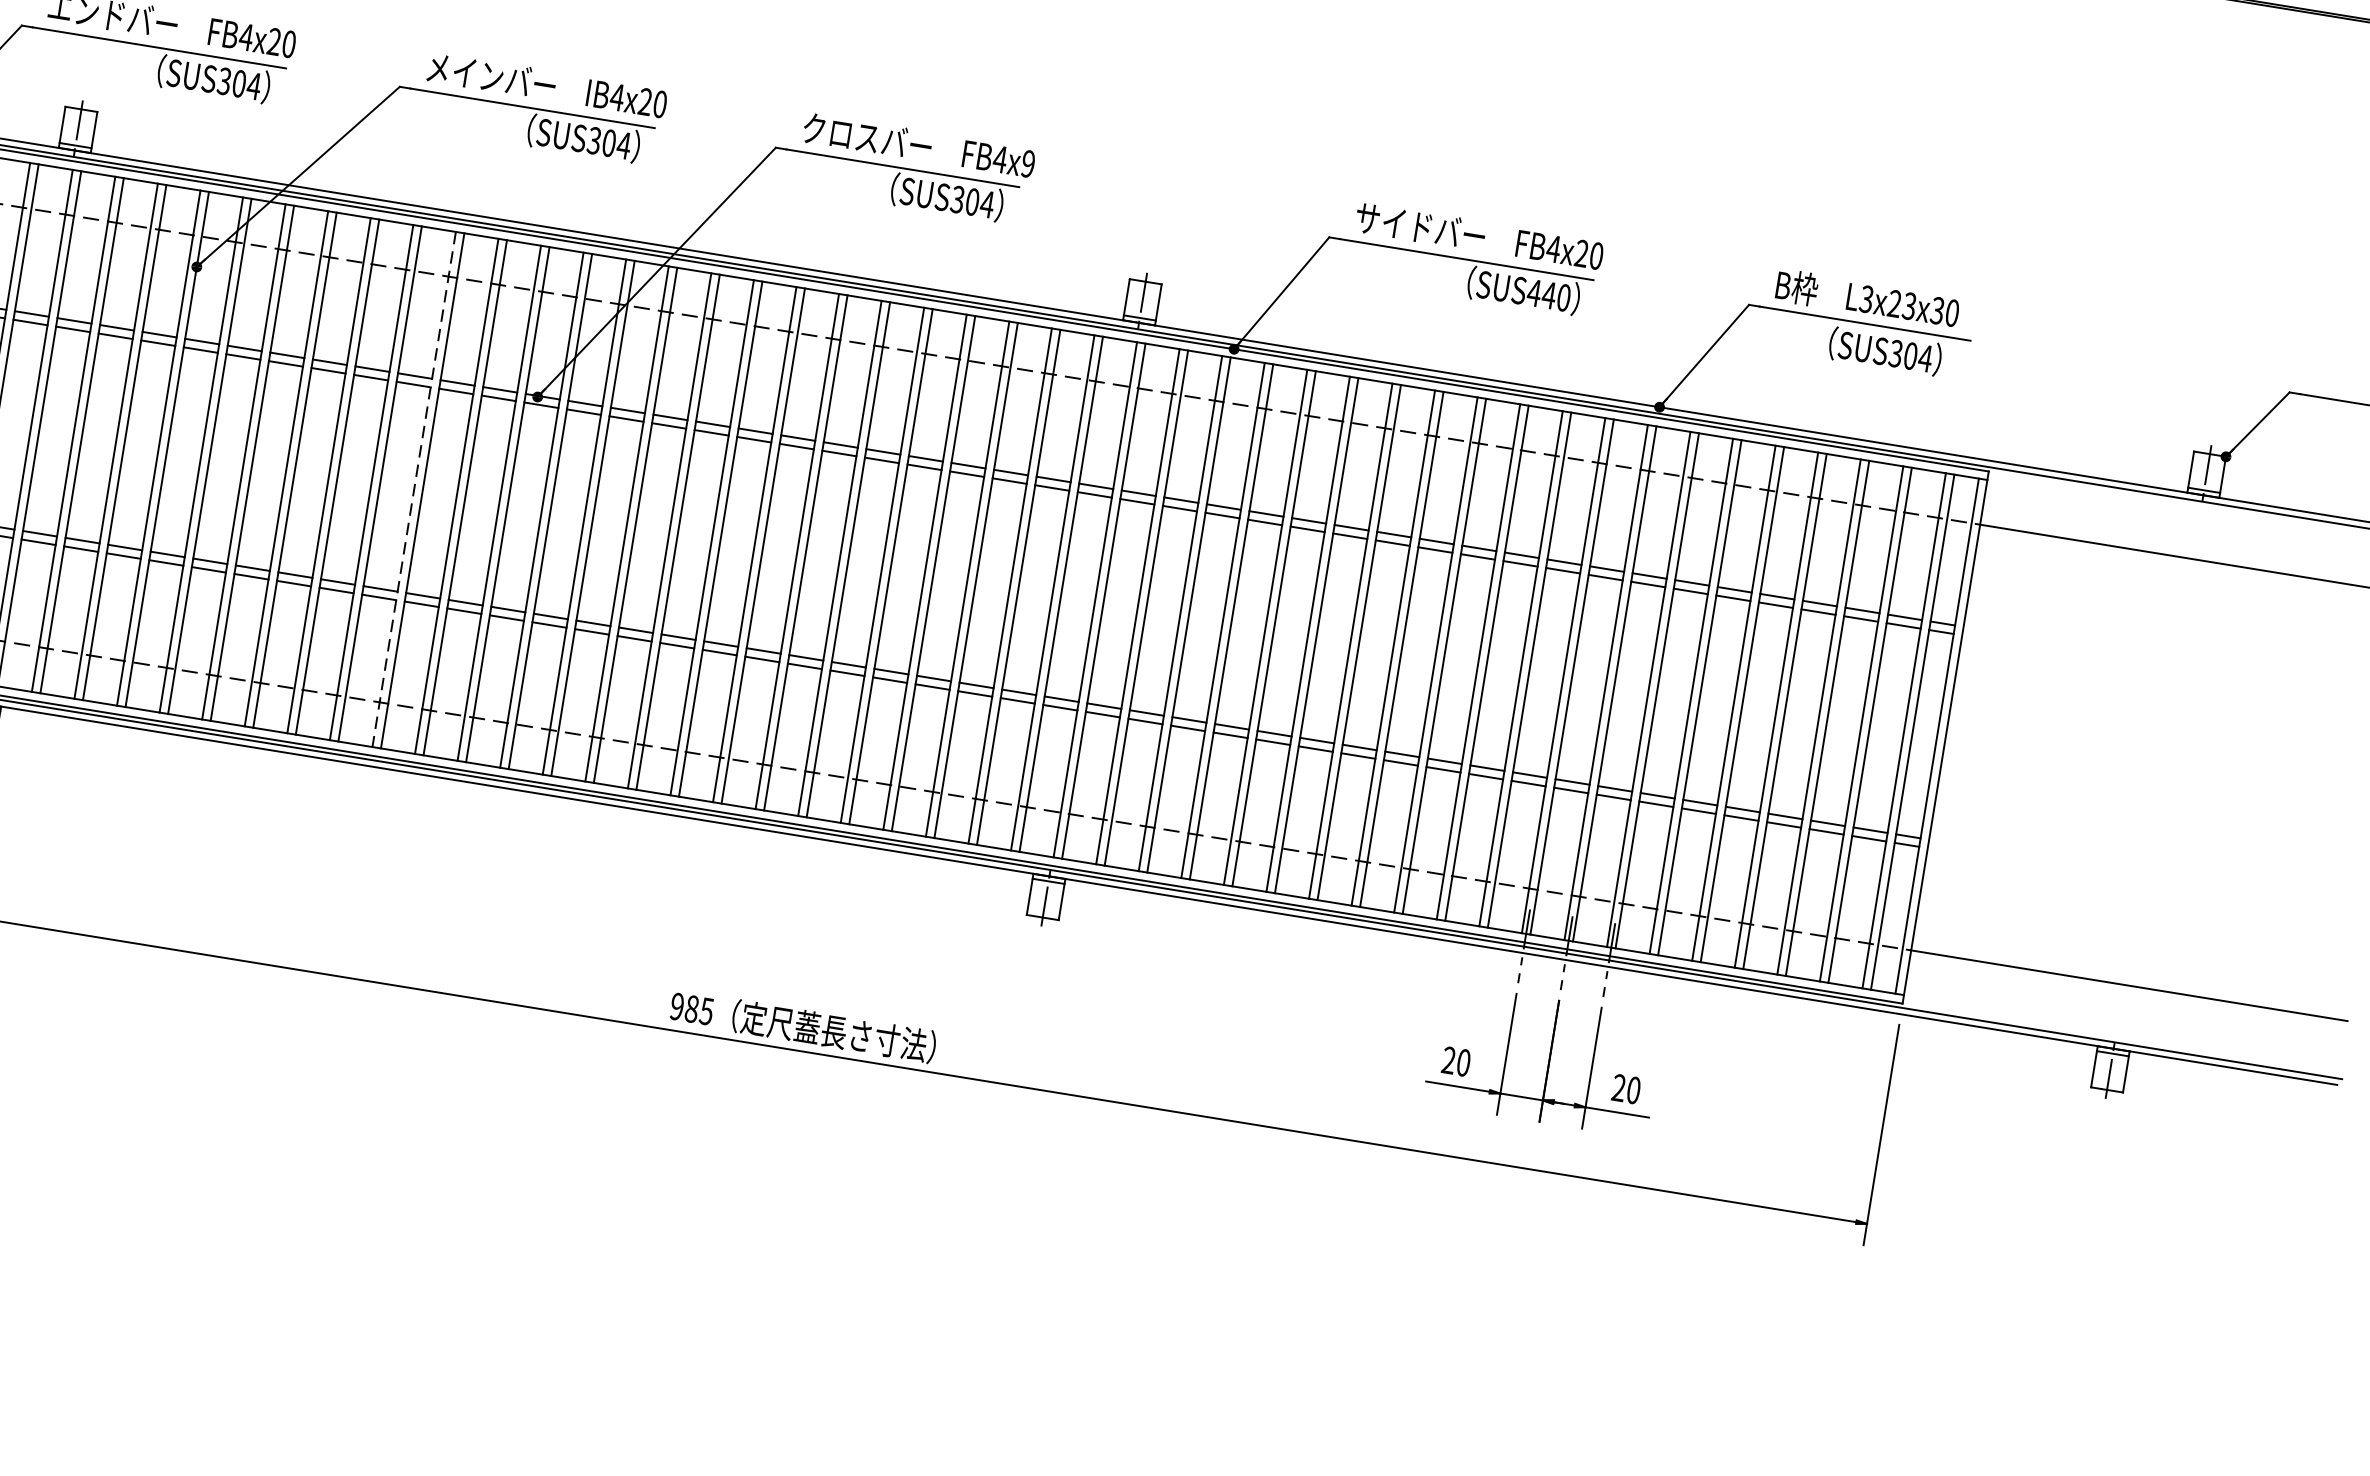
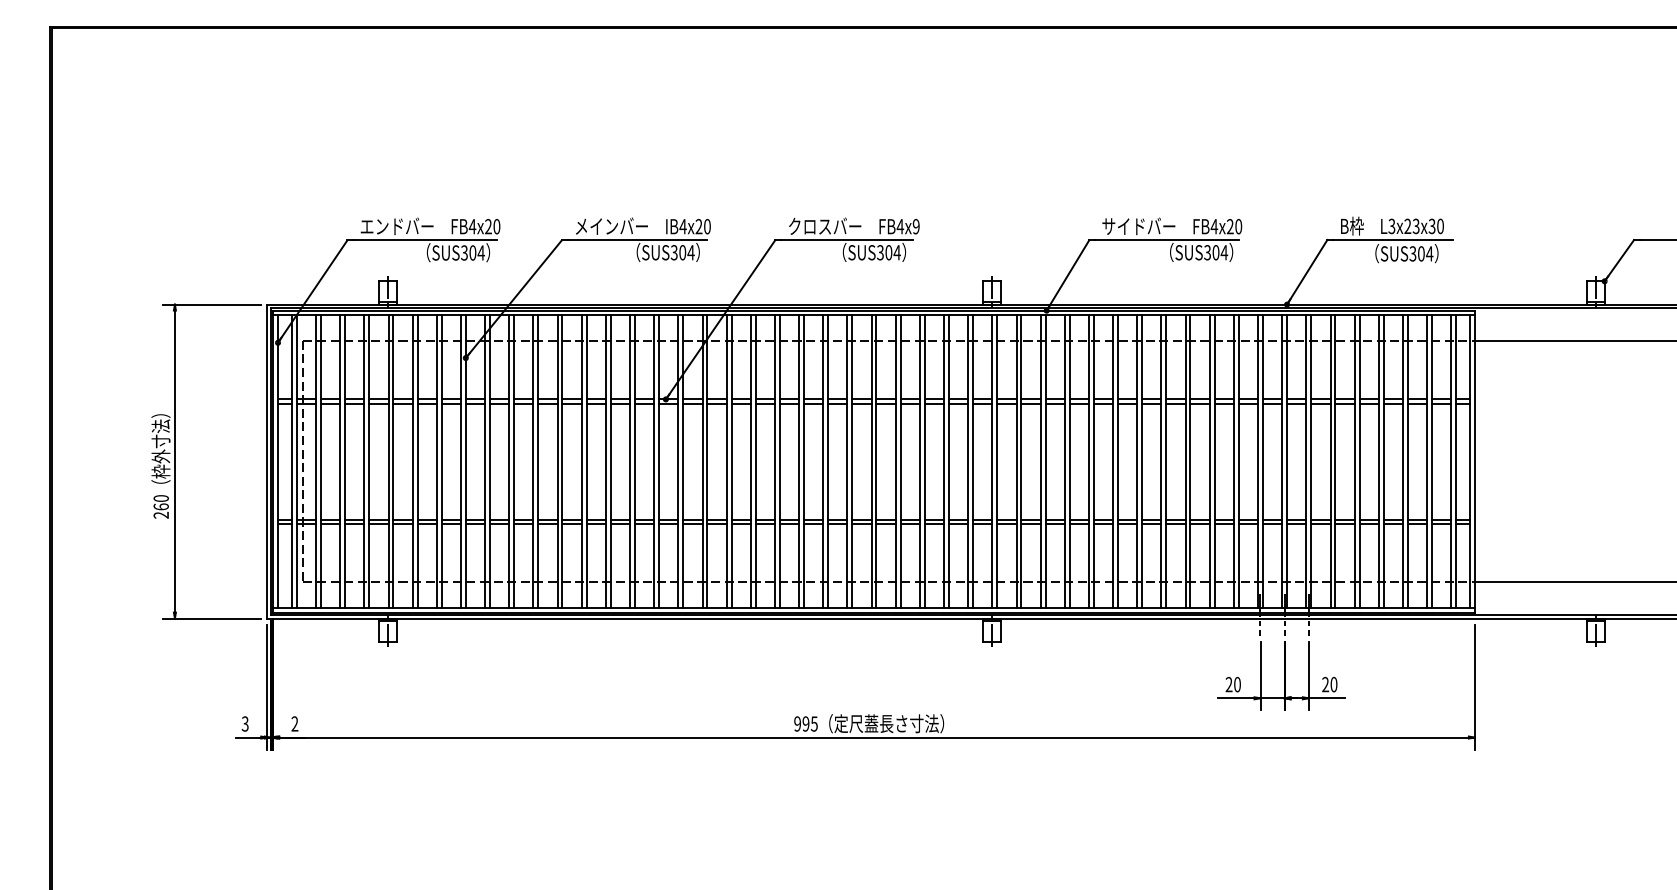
text: (1548, 294) -> (1215, 252), SUS440 -> SUS304
line: (413, 490) -> (605, 462), dashed -> solid
text: (691, 1008) -> (805, 723), 985 -> 995

